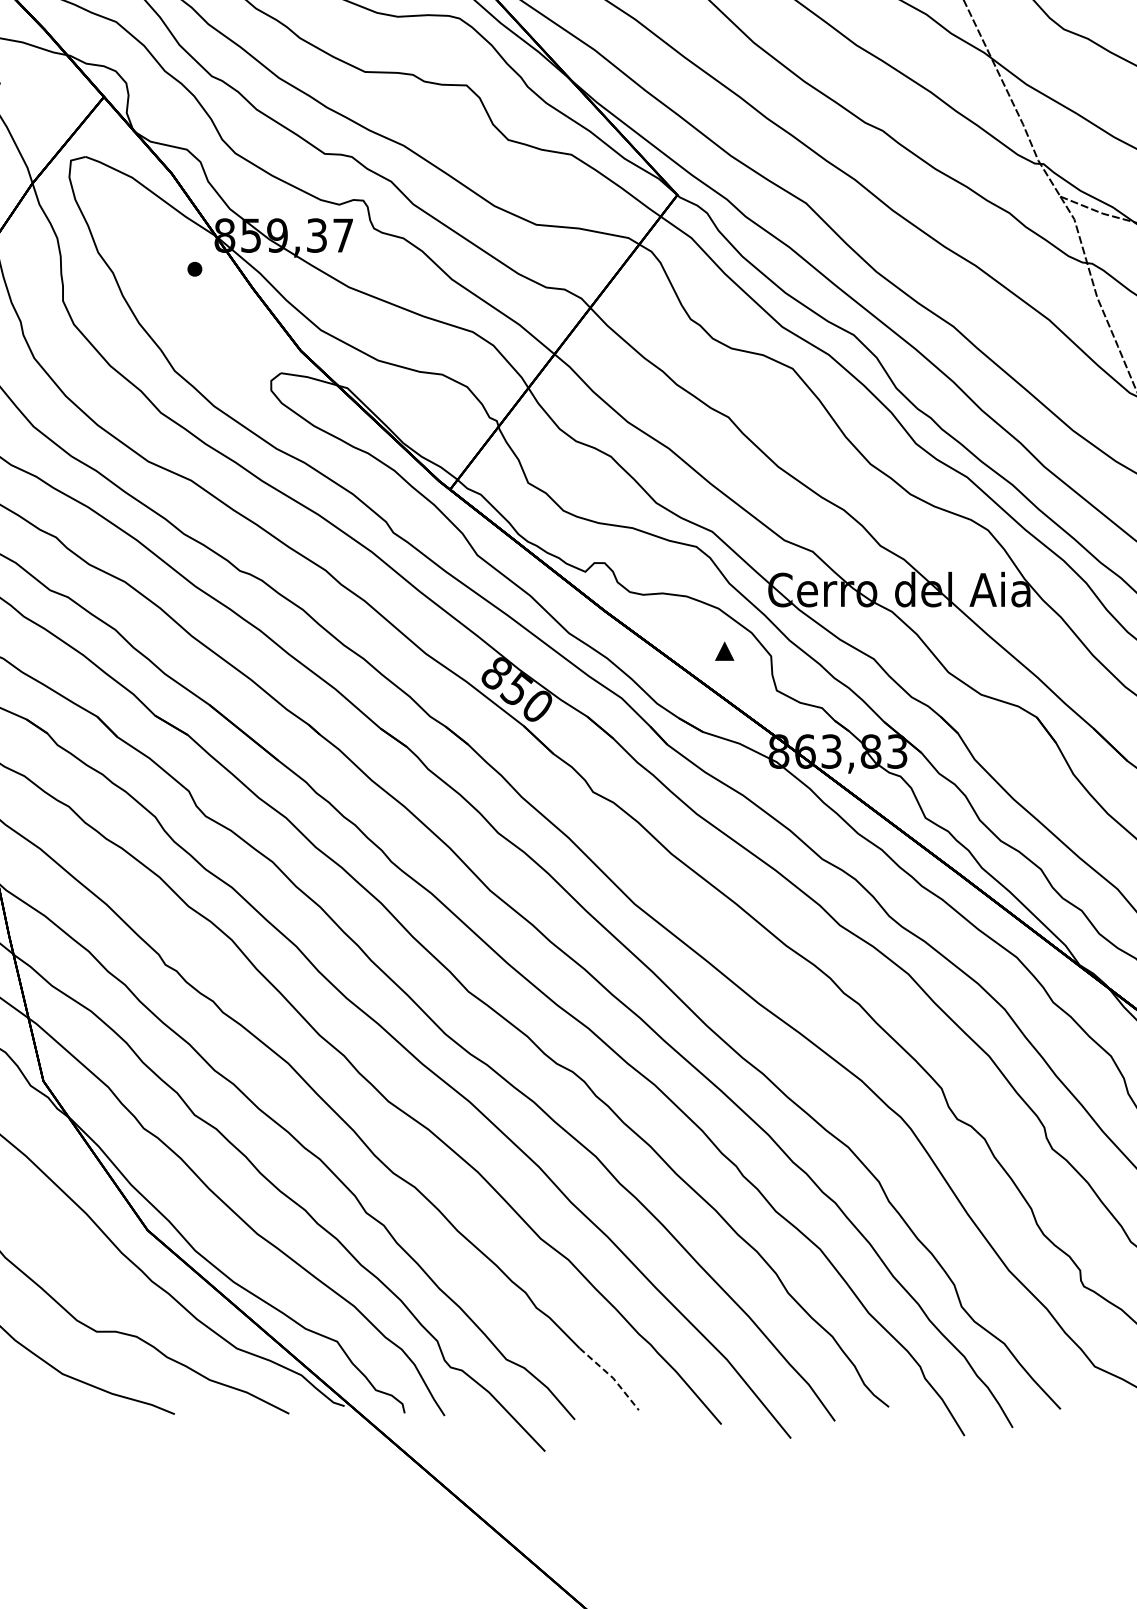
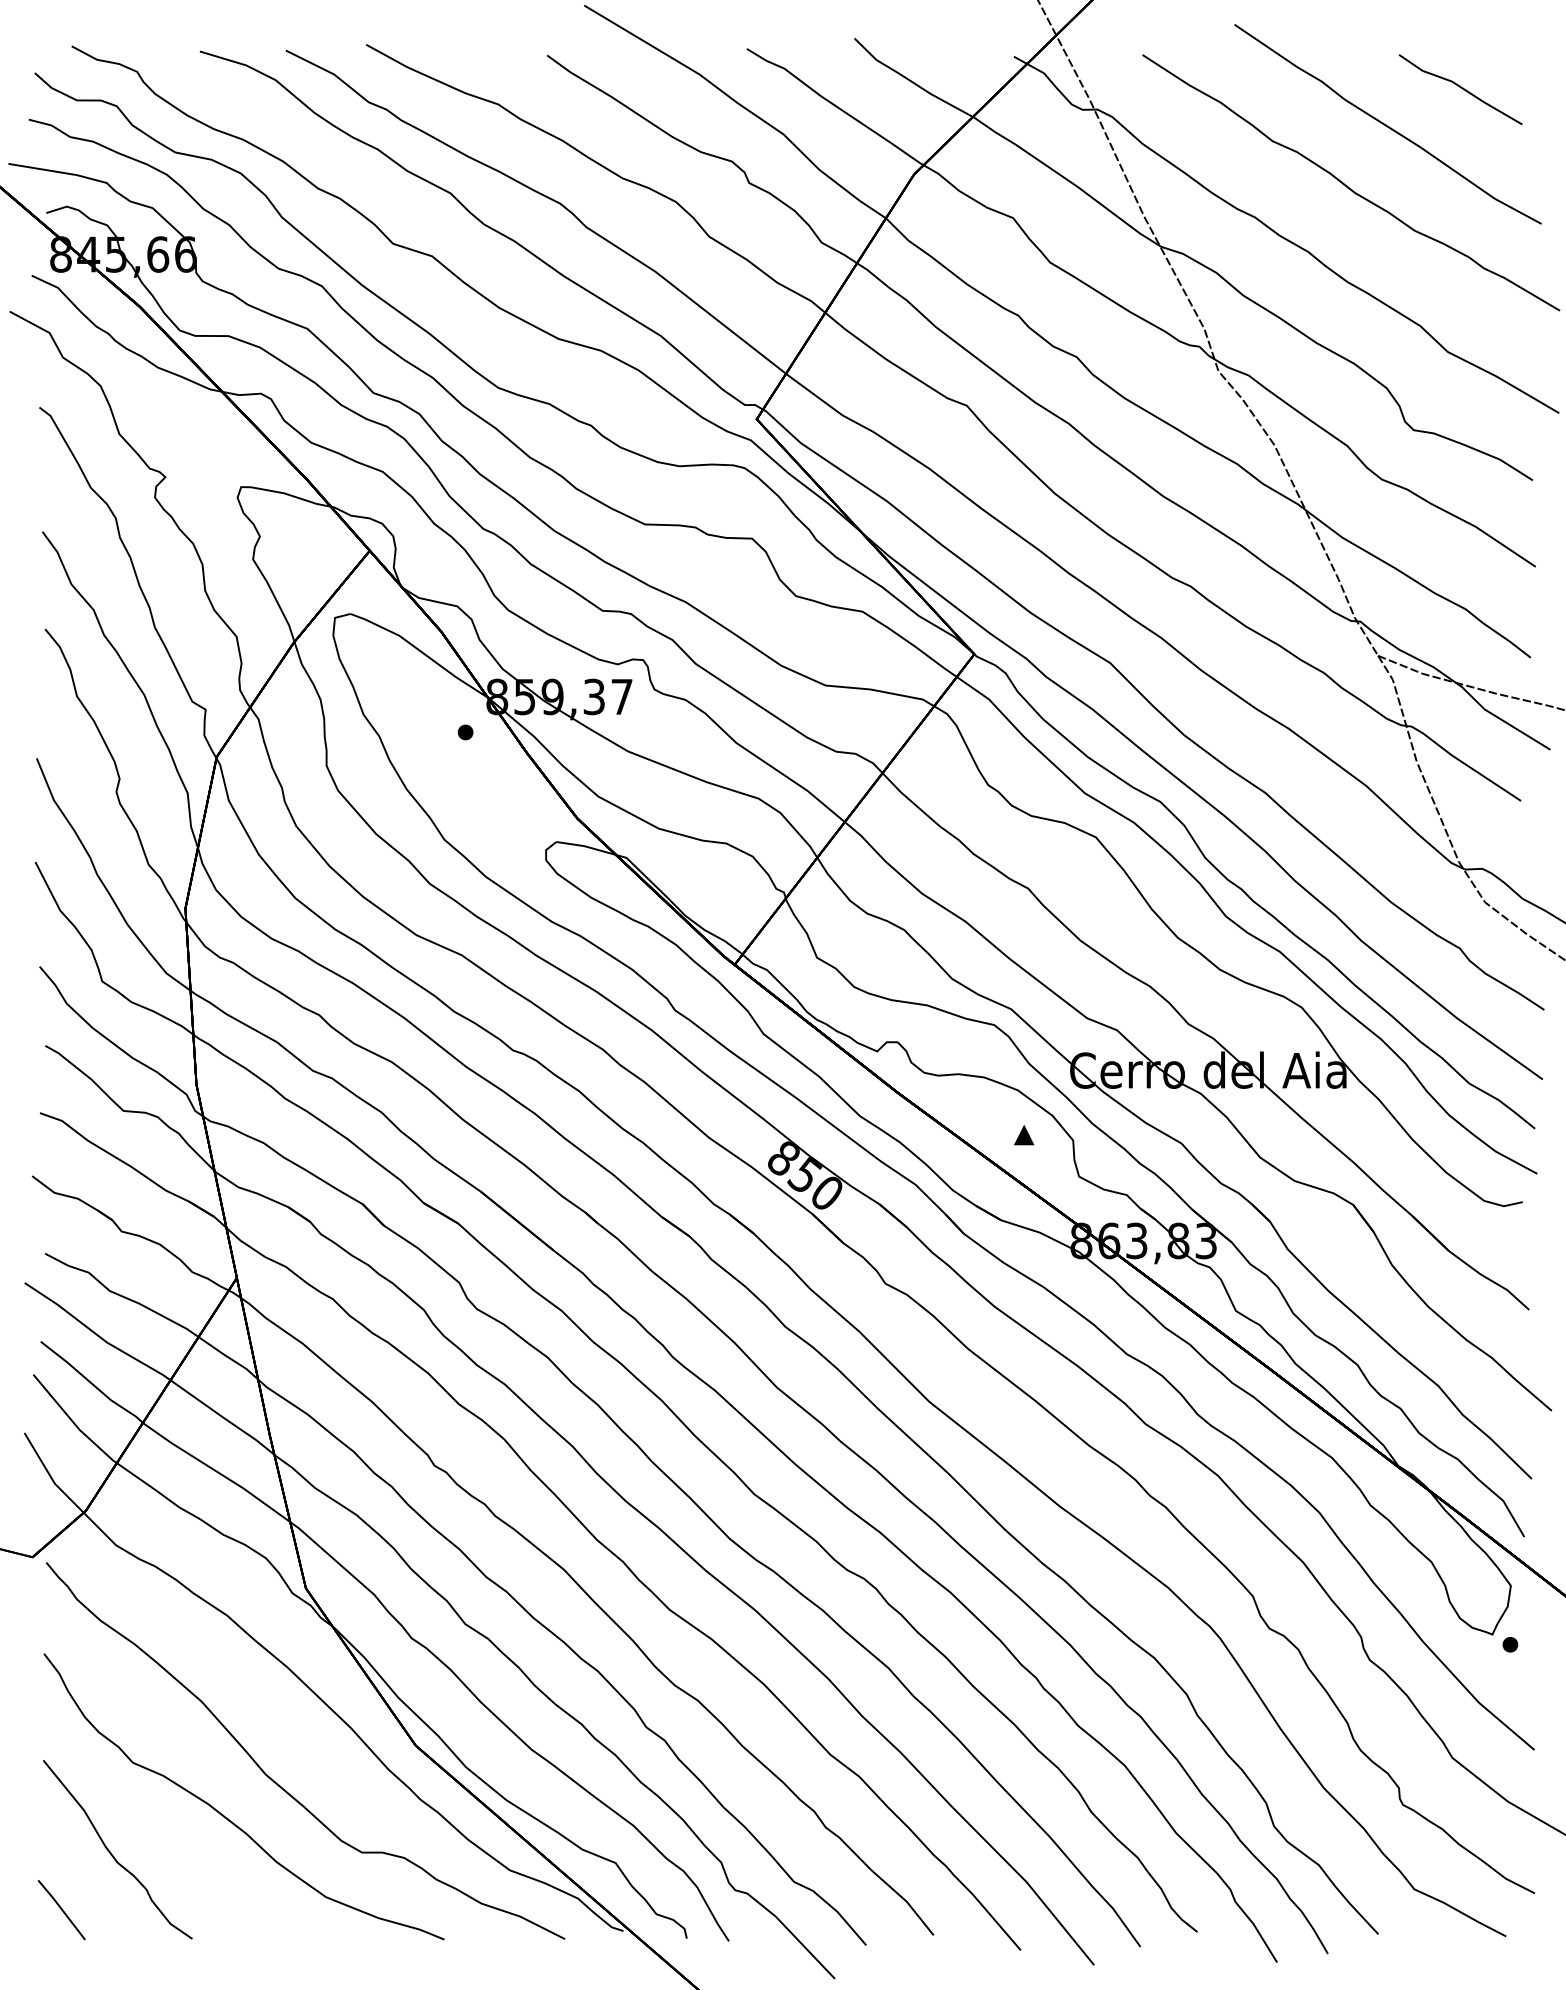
line: (613, 1378) -> (906, 1901), dashed -> solid

